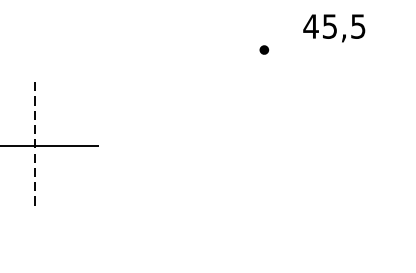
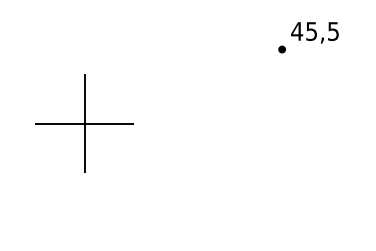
part: (263, 49) -> (281, 49), moved
line: (34, 147) -> (84, 124), dashed -> solid

